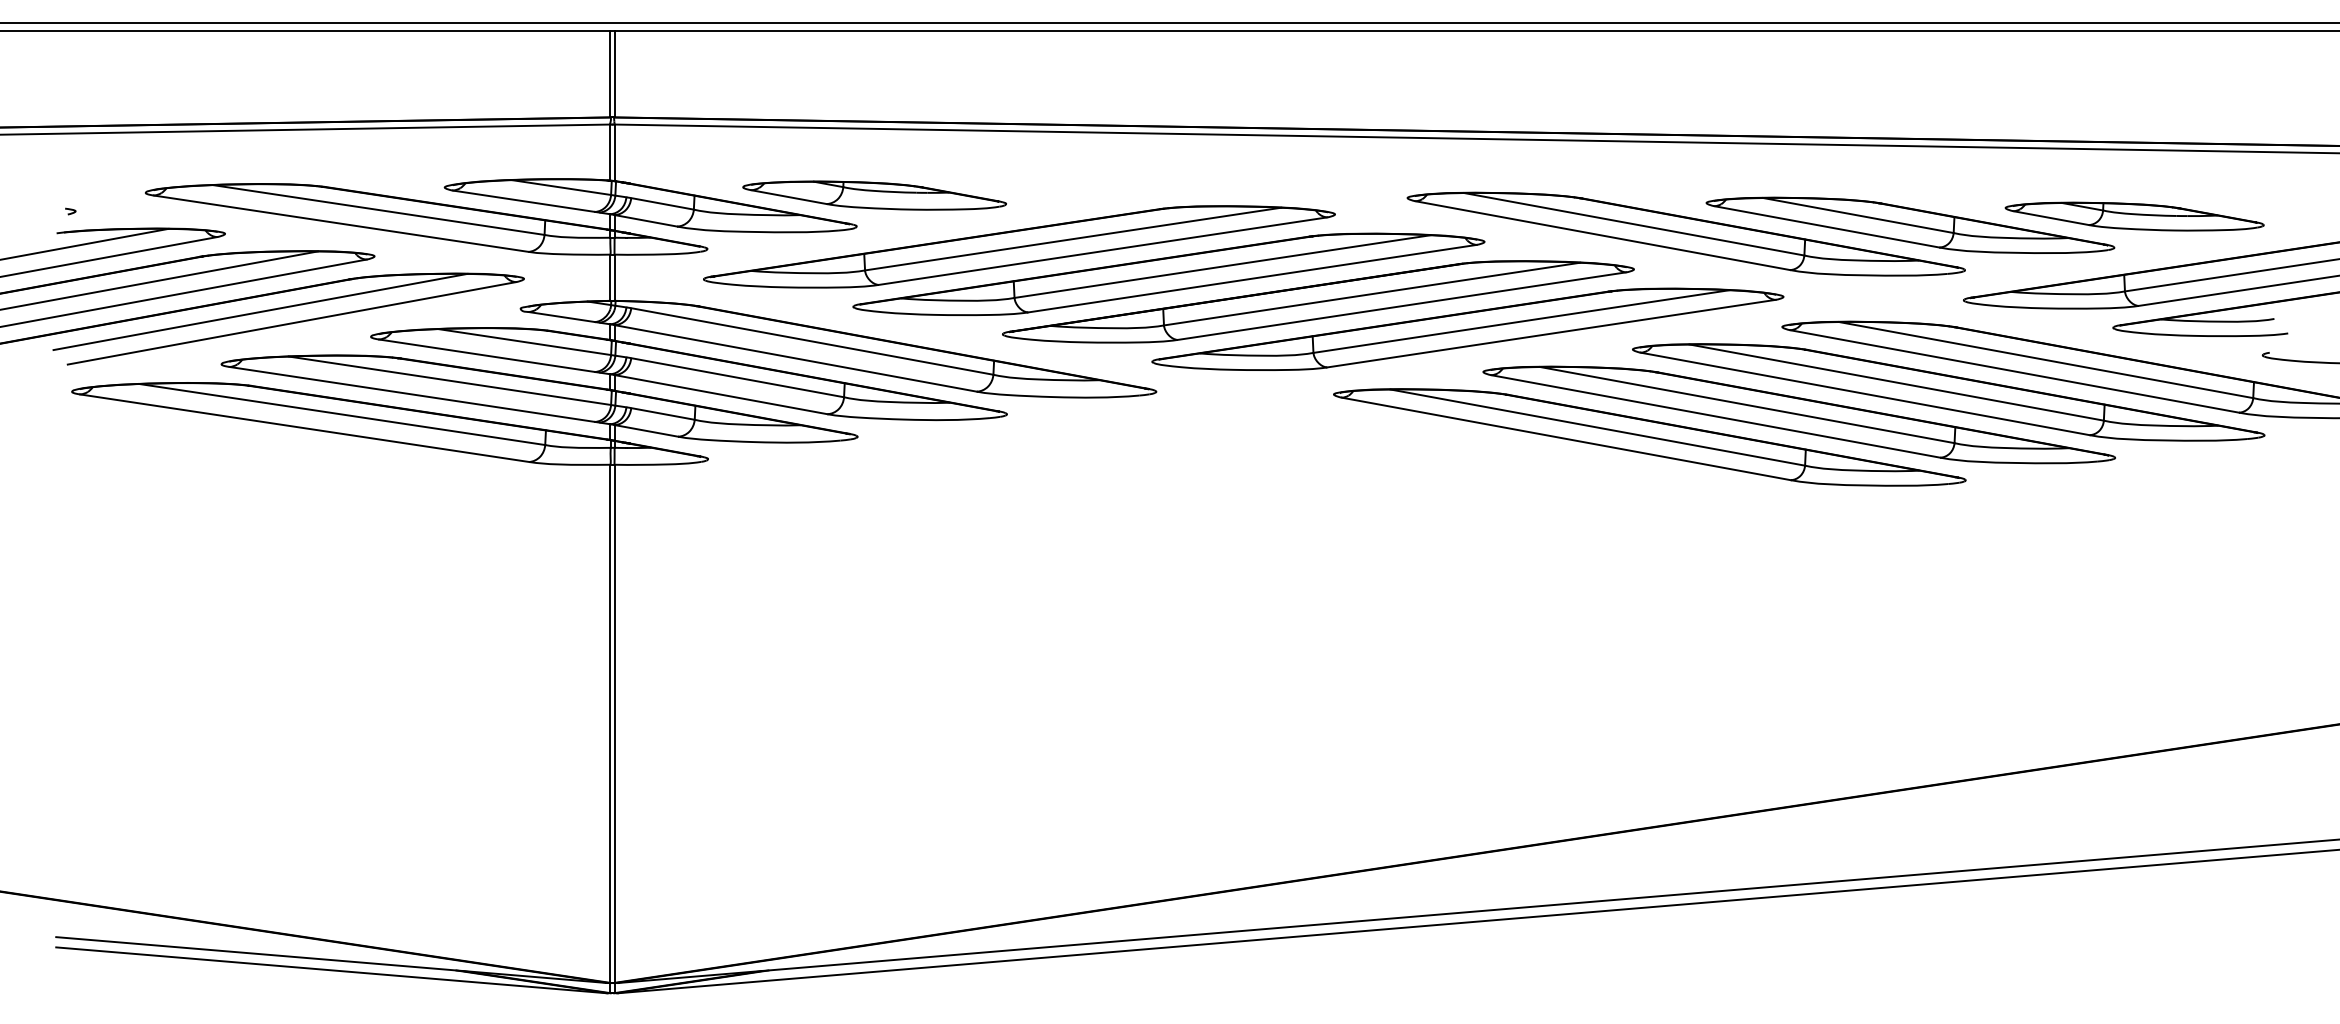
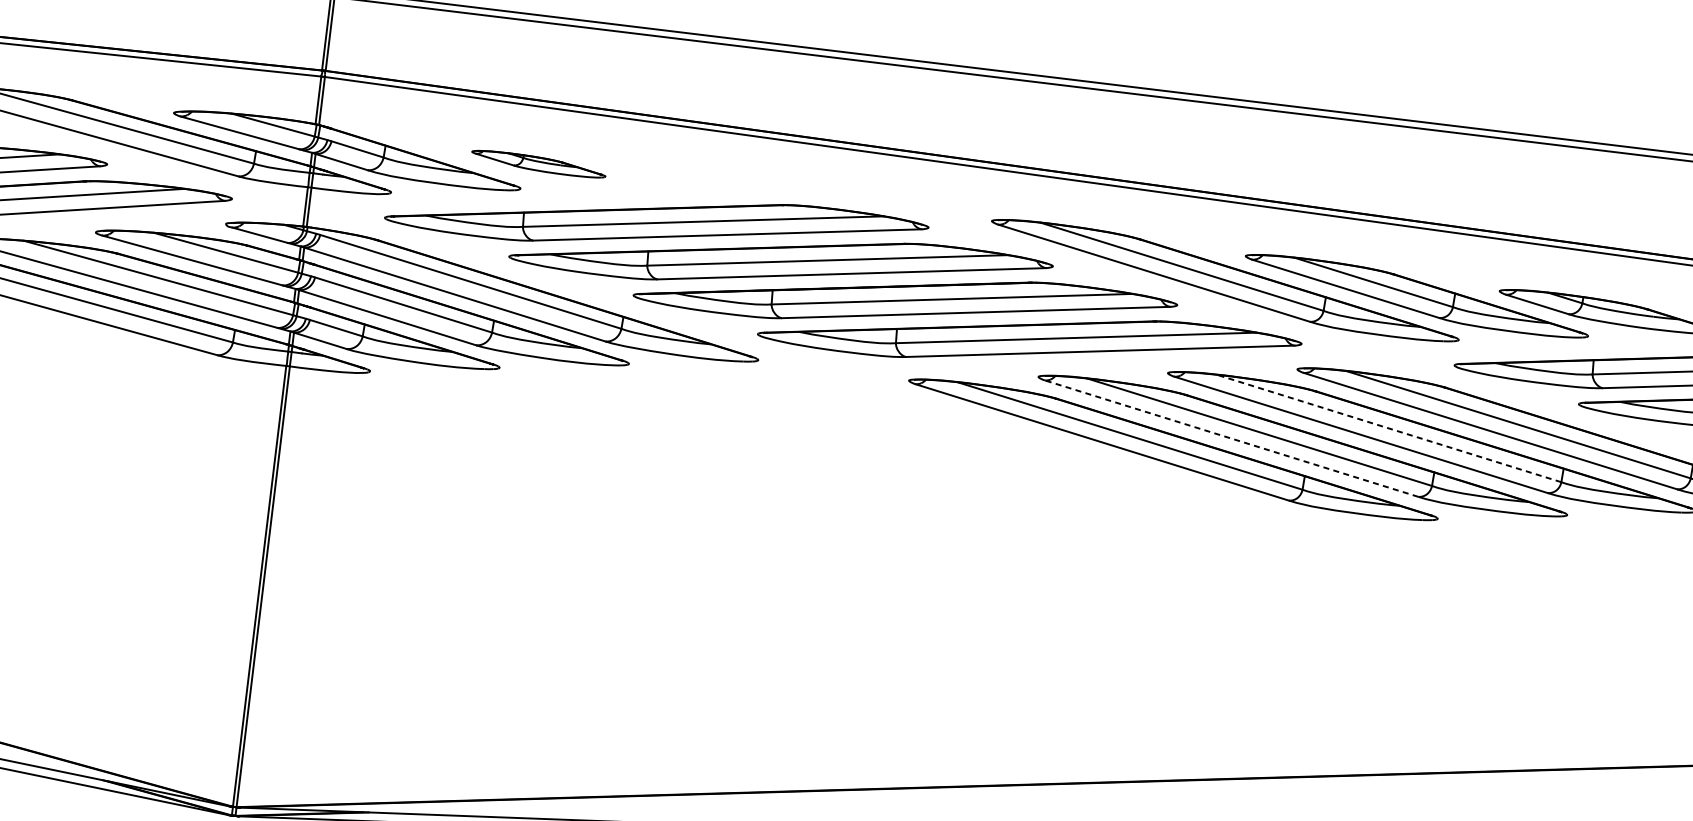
part: (874, 195) -> (538, 164), size x0.6
line: (1896, 382) -> (1388, 428), solid -> dashed
line: (1715, 416) -> (1231, 438), solid -> dashed

